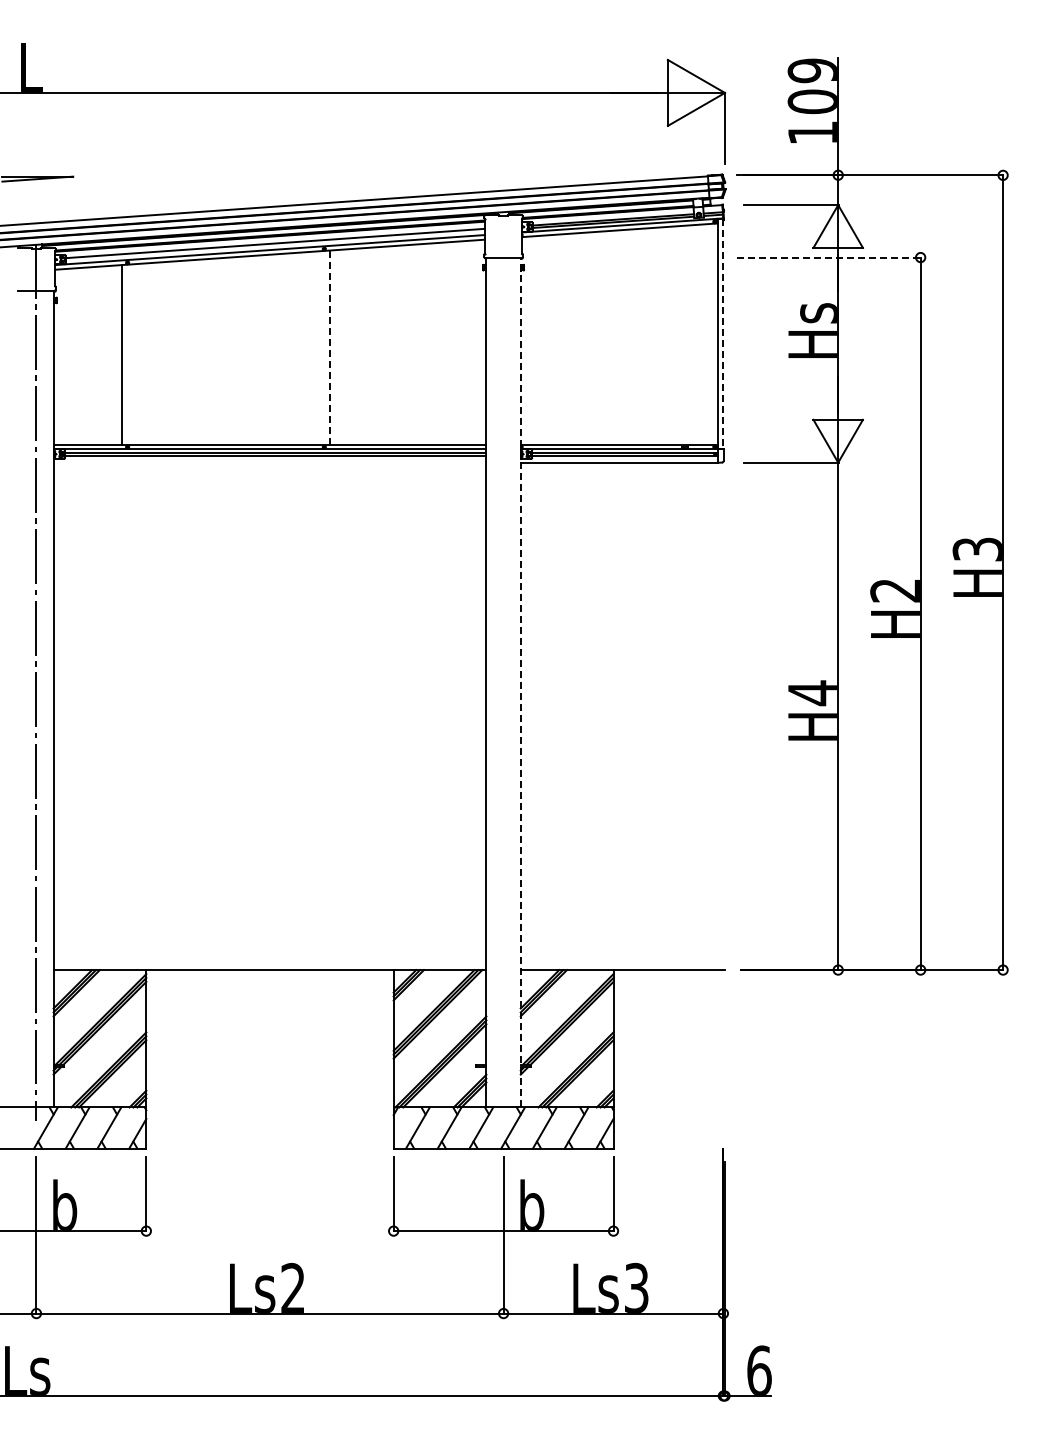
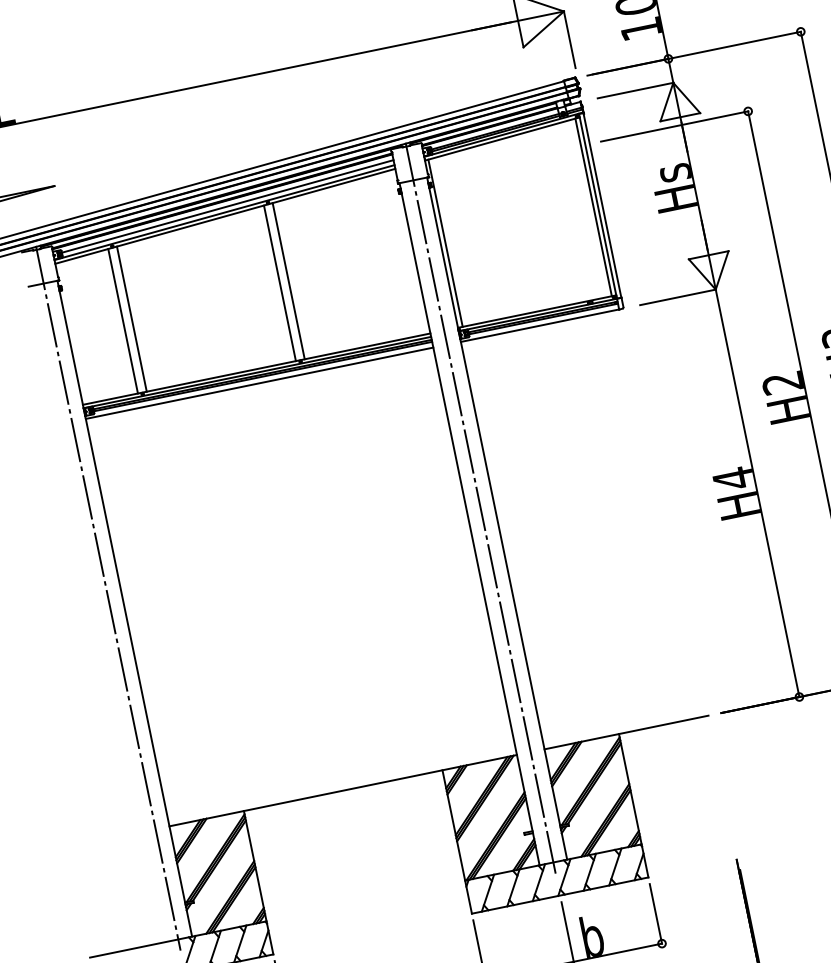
line: (829, 257) -> (674, 126), dashed -> solid
line: (712, 334) -> (593, 207), added
line: (723, 334) -> (602, 205), dashed -> solid
line: (526, 340) -> (445, 242), added
line: (318, 348) -> (279, 283), added
line: (329, 348) -> (288, 281), dashed -> solid
line: (133, 354) -> (132, 318), added
line: (269, 462) -> (259, 383), added
line: (503, 665) -> (480, 507), added
line: (520, 682) -> (496, 518), dashed -> solid

